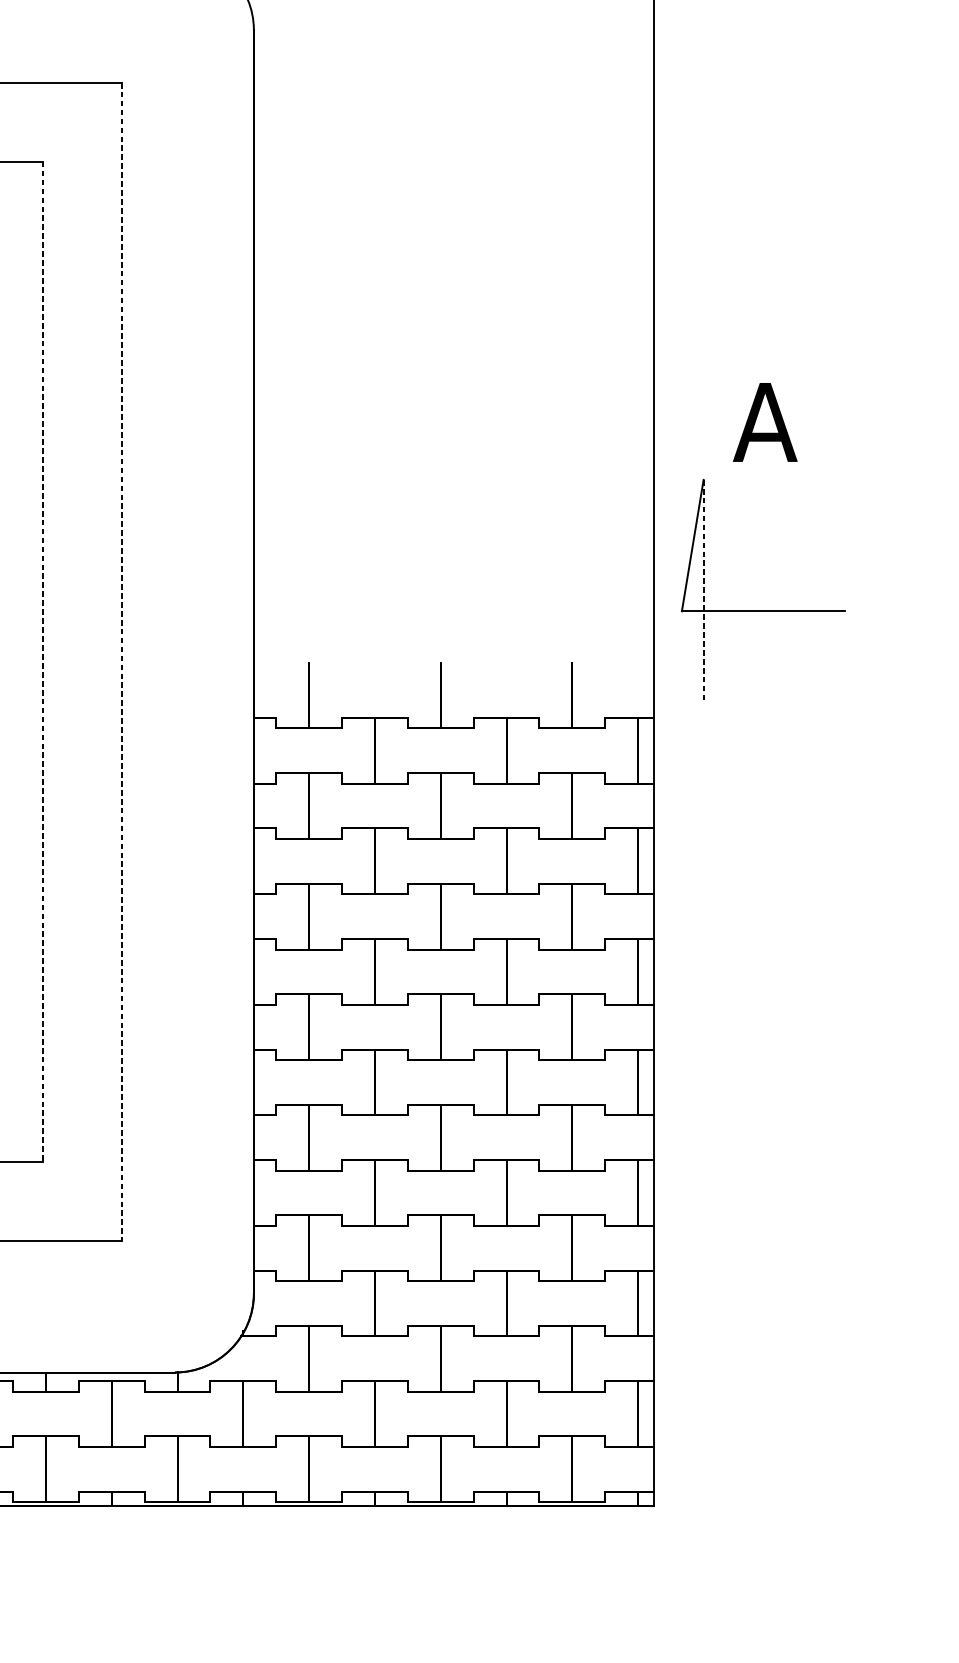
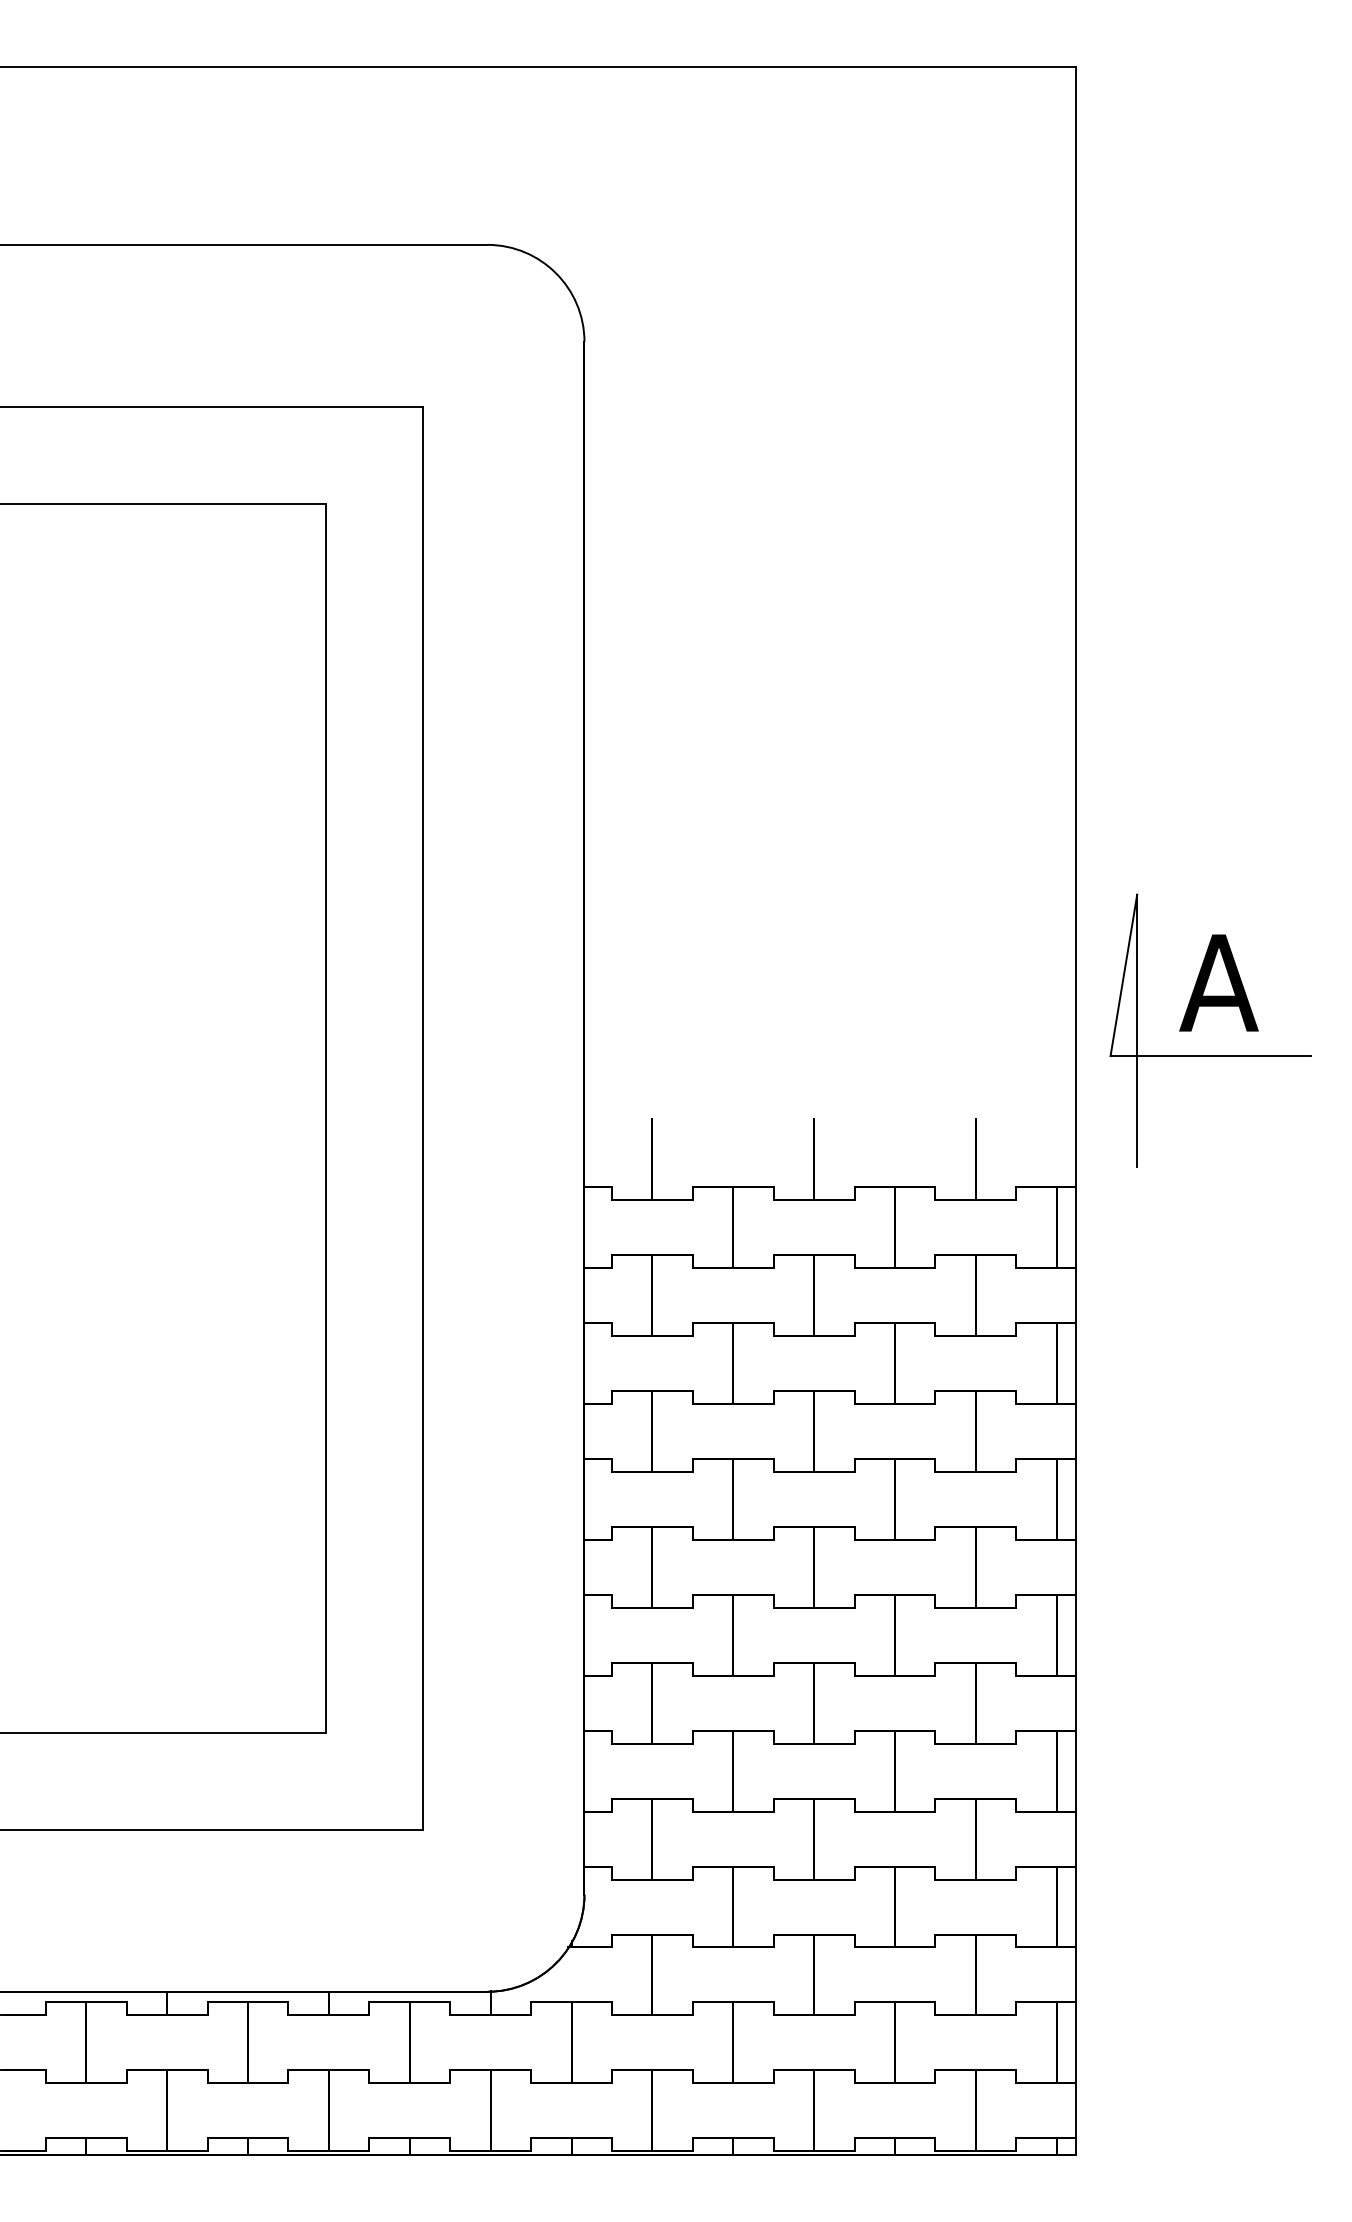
text: (764, 422) -> (1218, 982), moved
line: (703, 591) -> (1137, 1031), dashed -> solid
line: (43, 662) -> (325, 1118), dashed -> solid
line: (122, 662) -> (422, 1118), dashed -> solid

